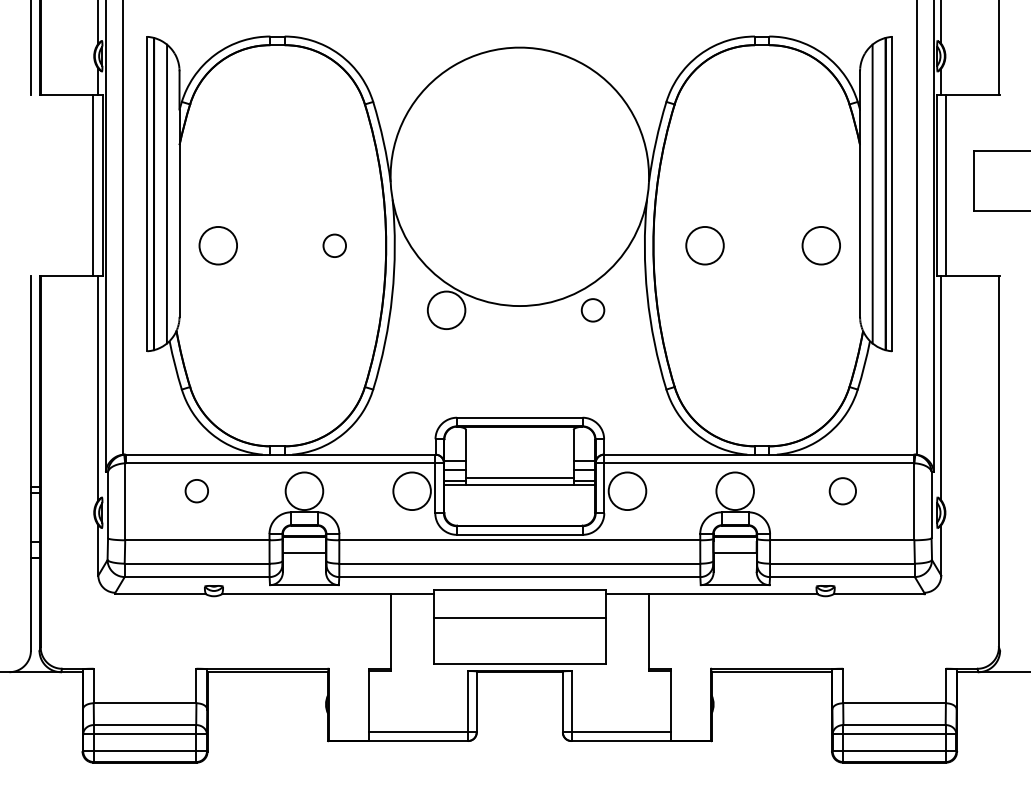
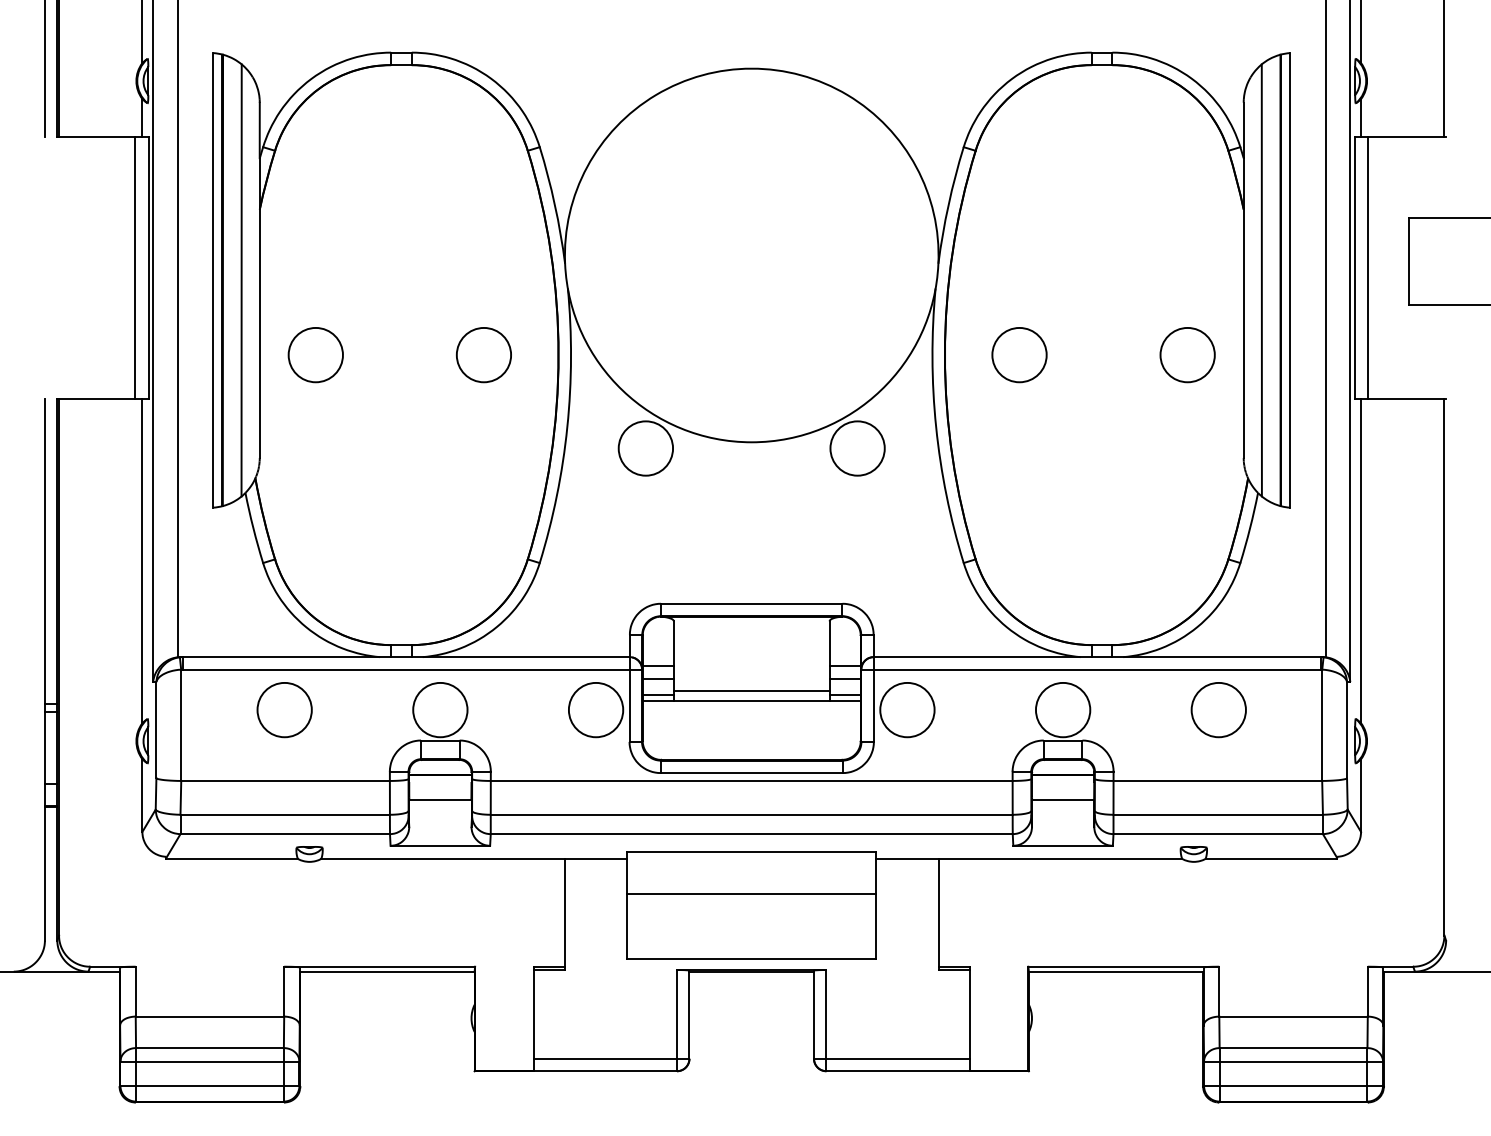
circle: (334, 245) -> (483, 354), size x1.67
circle: (592, 310) -> (856, 448), size x1.67
circle: (196, 490) -> (284, 708), size x1.67
circle: (842, 491) -> (1218, 710), size x1.43

